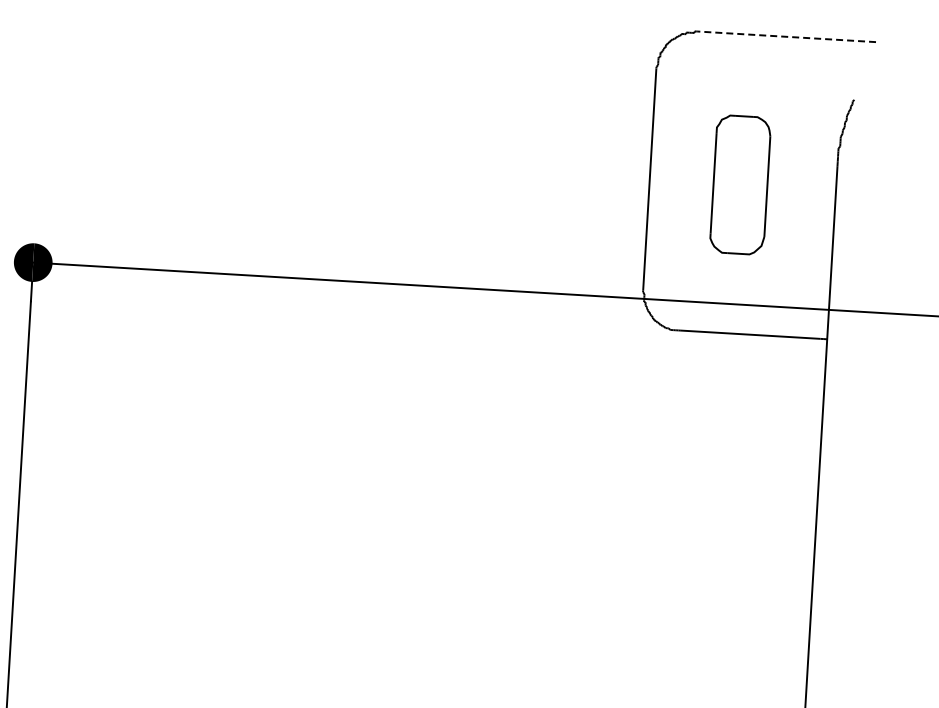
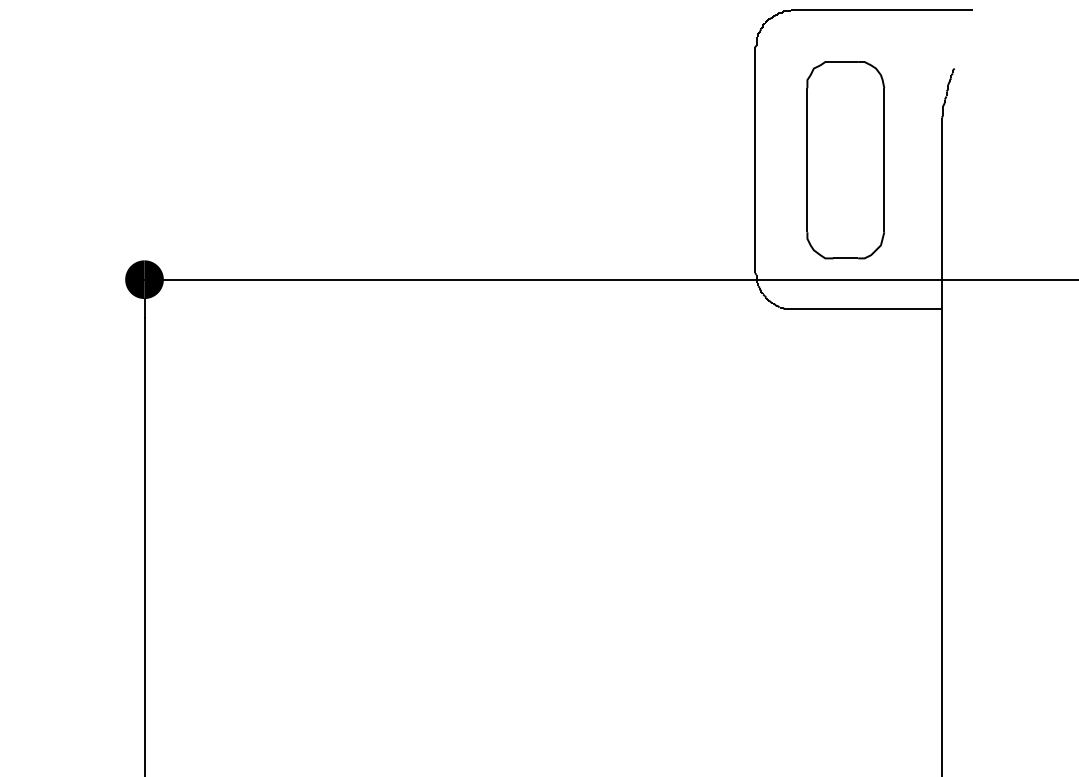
line: (785, 36) -> (882, 9), dashed -> solid
part: (740, 185) -> (845, 160), size x1.43

